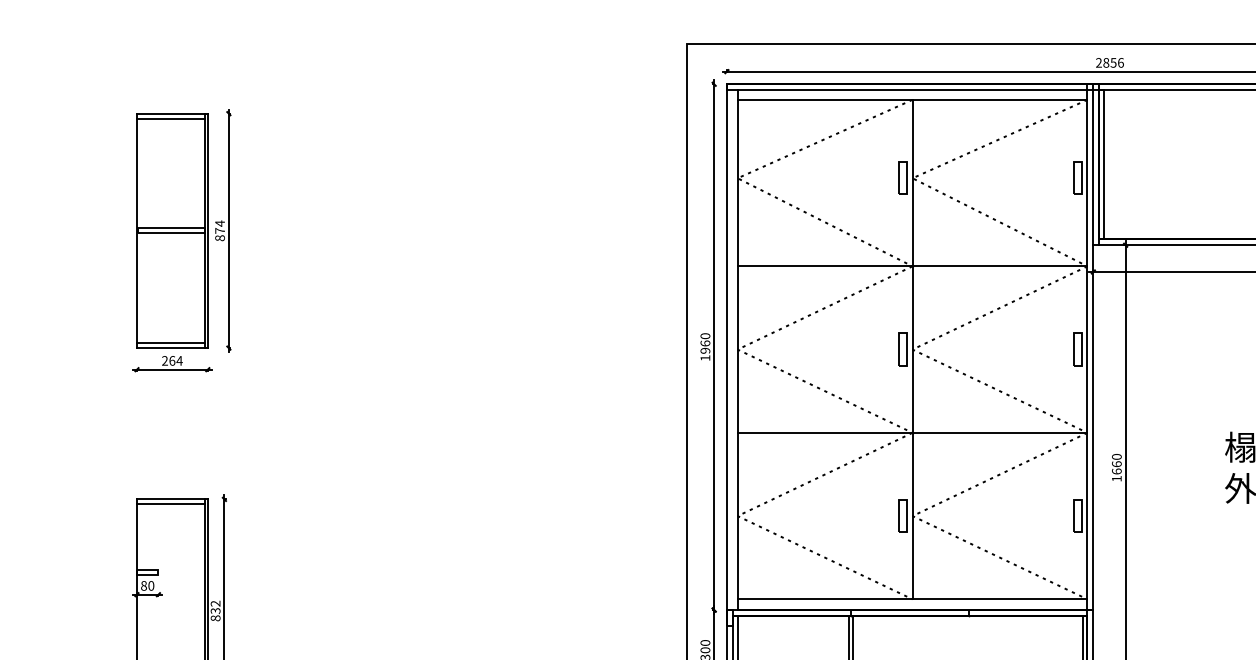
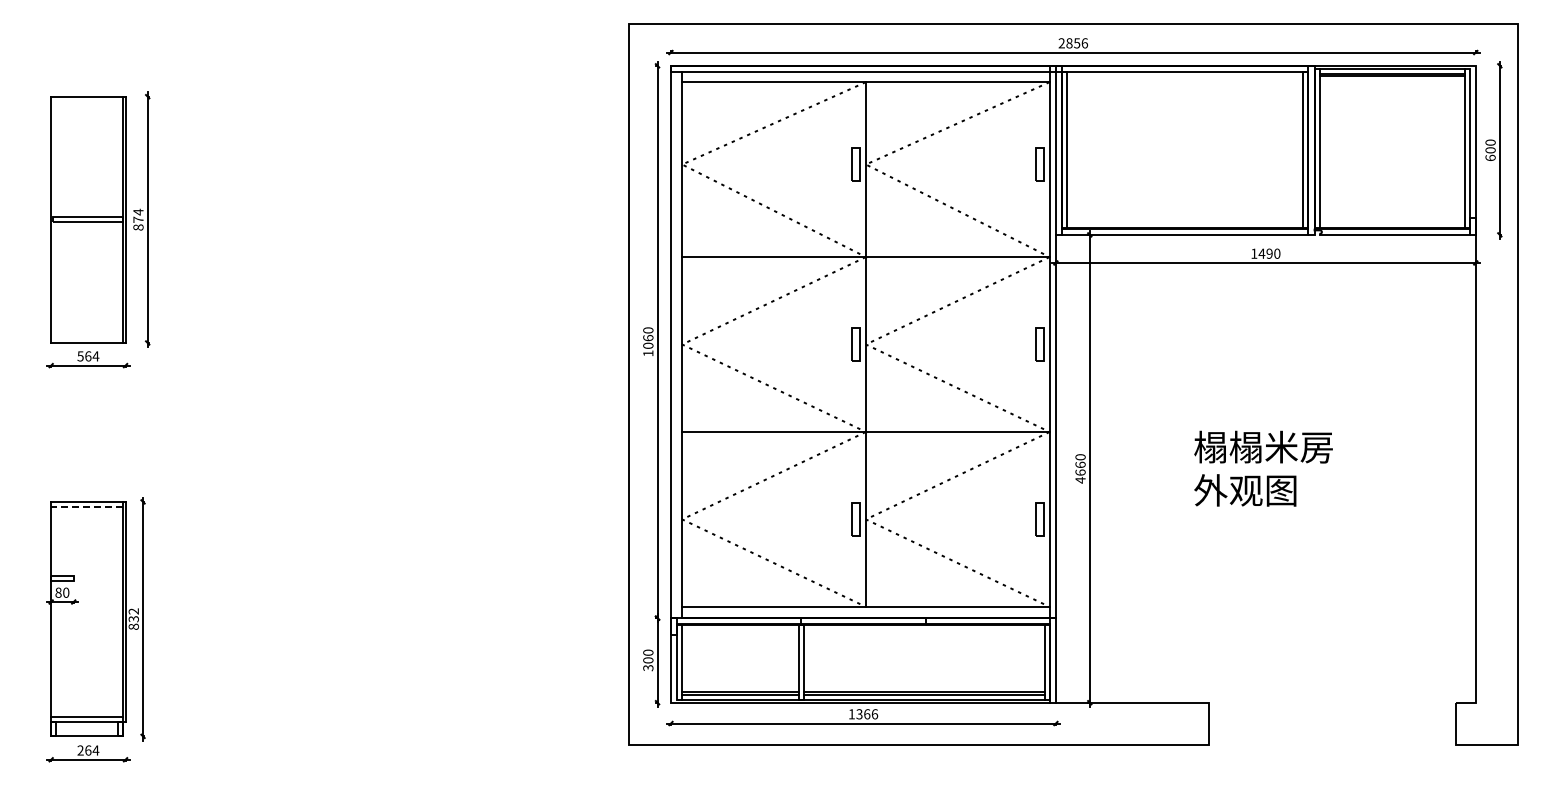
line: (171, 118) -> (87, 101), removed
line: (171, 342) -> (87, 337), removed
text: (705, 350) -> (648, 345), 1960 -> 1060
text: (164, 360) -> (80, 356), 264 -> 564
text: (1116, 479) -> (1080, 480), 1660 -> 4660
line: (171, 504) -> (87, 507), solid -> dashed

